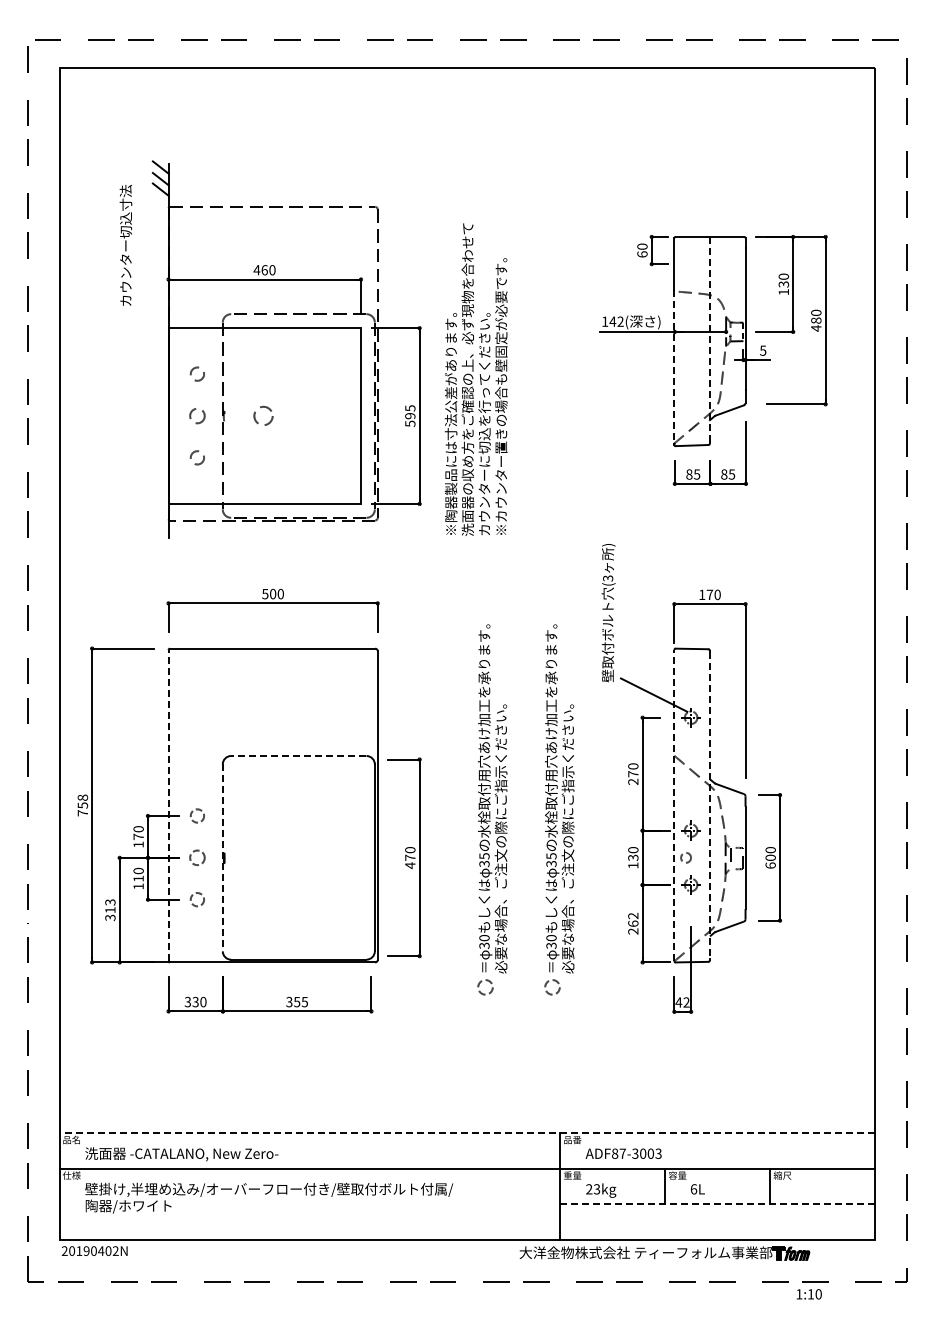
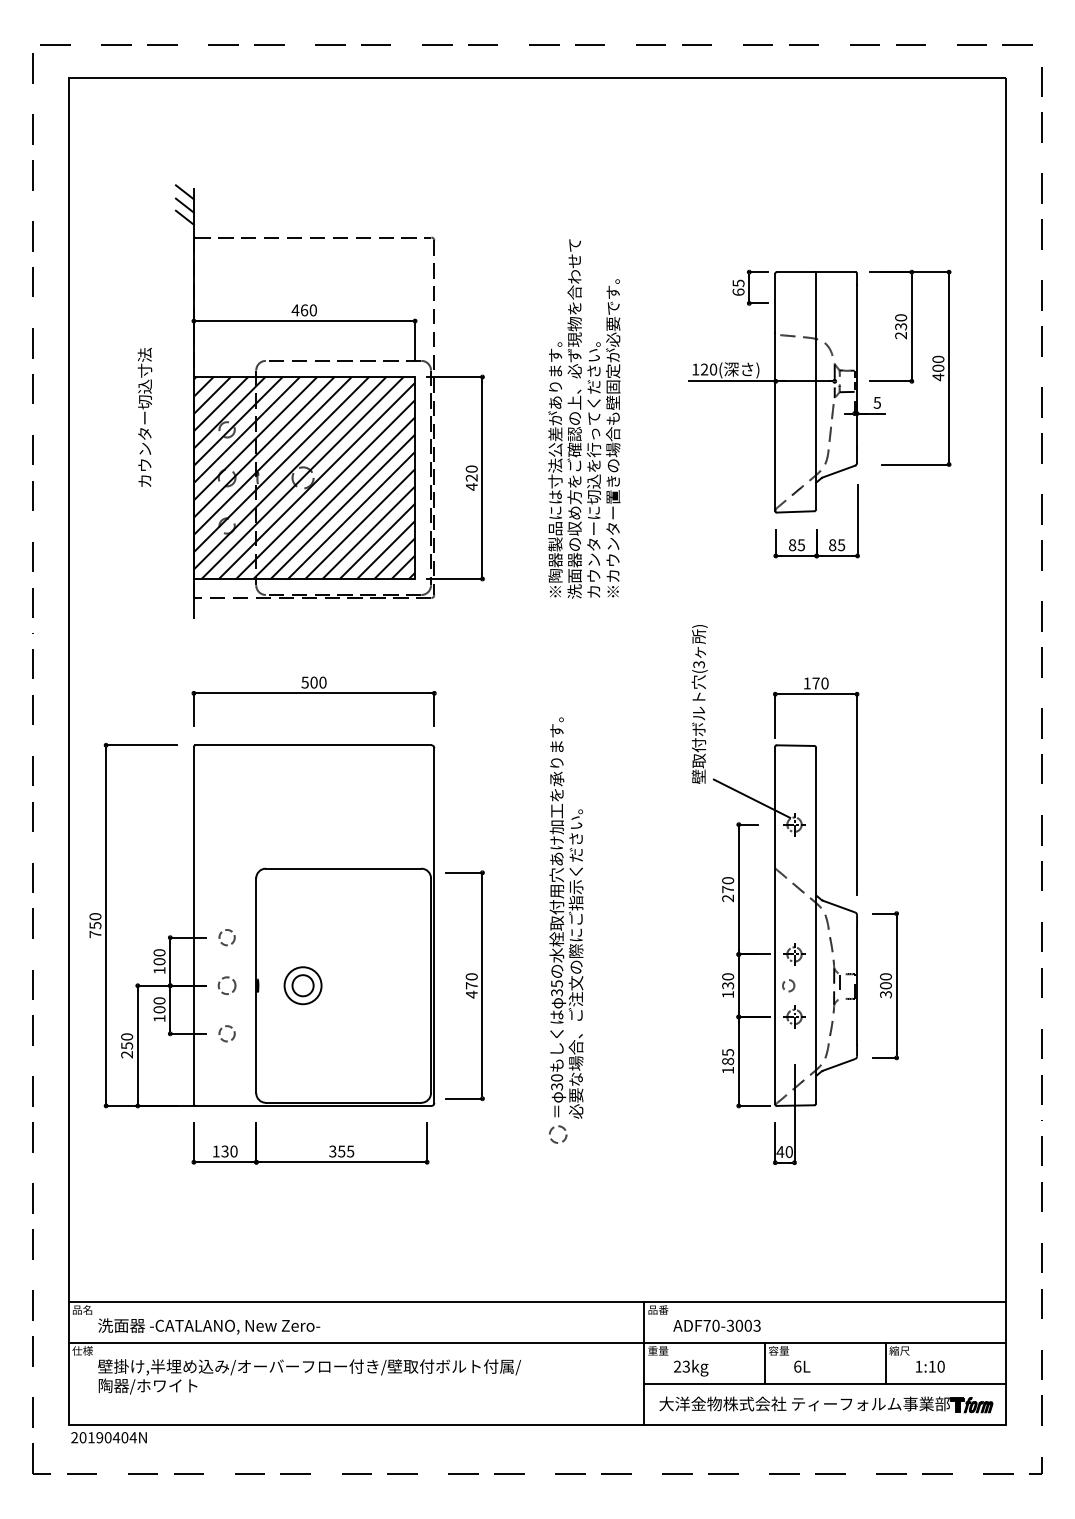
text: (125, 245) -> (144, 417), moved
text: (642, 246) -> (738, 283), 60 -> 65
text: (783, 292) -> (900, 335), 130 -> 230
text: (816, 320) -> (938, 368), 480 -> 400
text: (616, 321) -> (708, 369), 142( -> 120(
line: (709, 339) -> (815, 390), dashed -> solid
line: (674, 367) -> (775, 422), dashed -> solid
text: (475, 379) -> (583, 418), moved
hatch: (264, 415) -> (304, 477), added
text: (410, 416) -> (471, 478), 595 -> 420
line: (298, 756) -> (343, 869), dashed -> solid
text: (82, 797) -> (95, 916), 758 -> 750
line: (168, 805) -> (193, 925), dashed -> solid
line: (674, 805) -> (775, 925), dashed -> solid
line: (709, 805) -> (815, 925), dashed -> solid
part: (559, 809) -> (643, 930), removed
text: (138, 836) -> (159, 961), 170 -> 100
part: (263, 857) -> (303, 985), added
line: (222, 858) -> (255, 986), dashed -> solid
text: (770, 865) -> (885, 994), 600 -> 300
text: (138, 878) -> (159, 1009), 110 -> 100
text: (110, 910) -> (127, 1046), 313 -> 250
text: (633, 923) -> (728, 1061), 262 -> 185
text: (187, 1001) -> (215, 1150), 330 -> 130
text: (686, 1002) -> (789, 1151), 42 -> 40
line: (467, 1133) -> (537, 1302), dashed -> solid
text: (618, 1153) -> (711, 1325), ADF87-3003 -> ADF70-3003
line: (717, 1204) -> (824, 1384), dashed -> solid
text: (115, 1250) -> (132, 1437), 20190402N -> 20190404N
part: (664, 1253) -> (825, 1404), moved
text: (808, 1294) -> (929, 1366), moved

